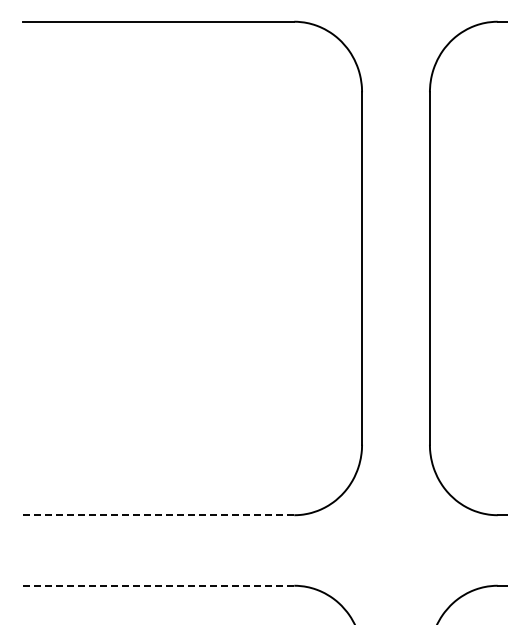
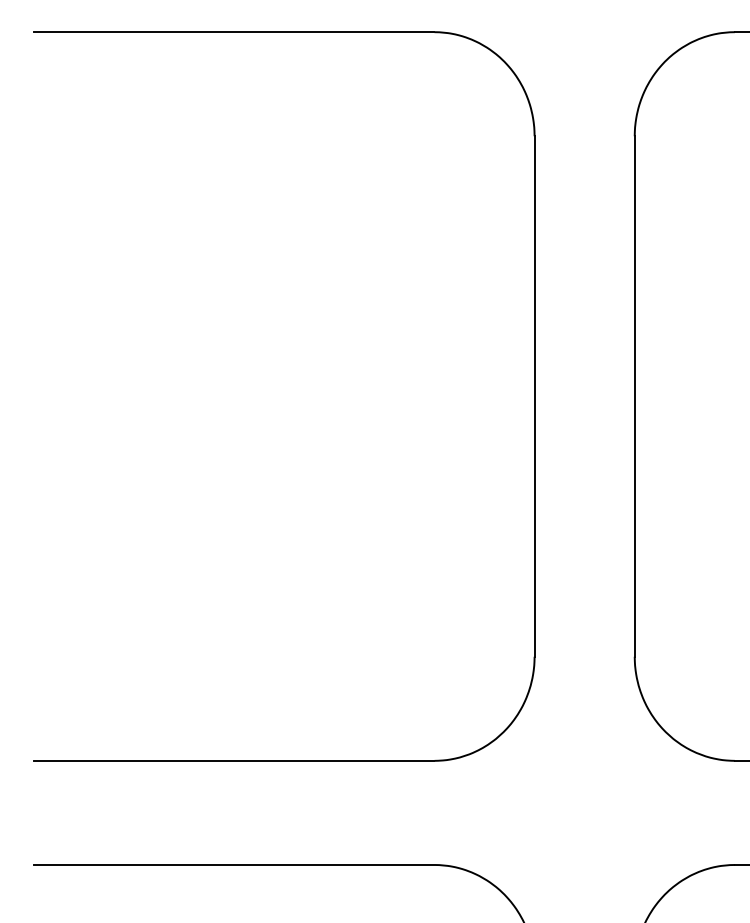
line: (158, 515) -> (233, 761), dashed -> solid
line: (158, 585) -> (233, 864), dashed -> solid

